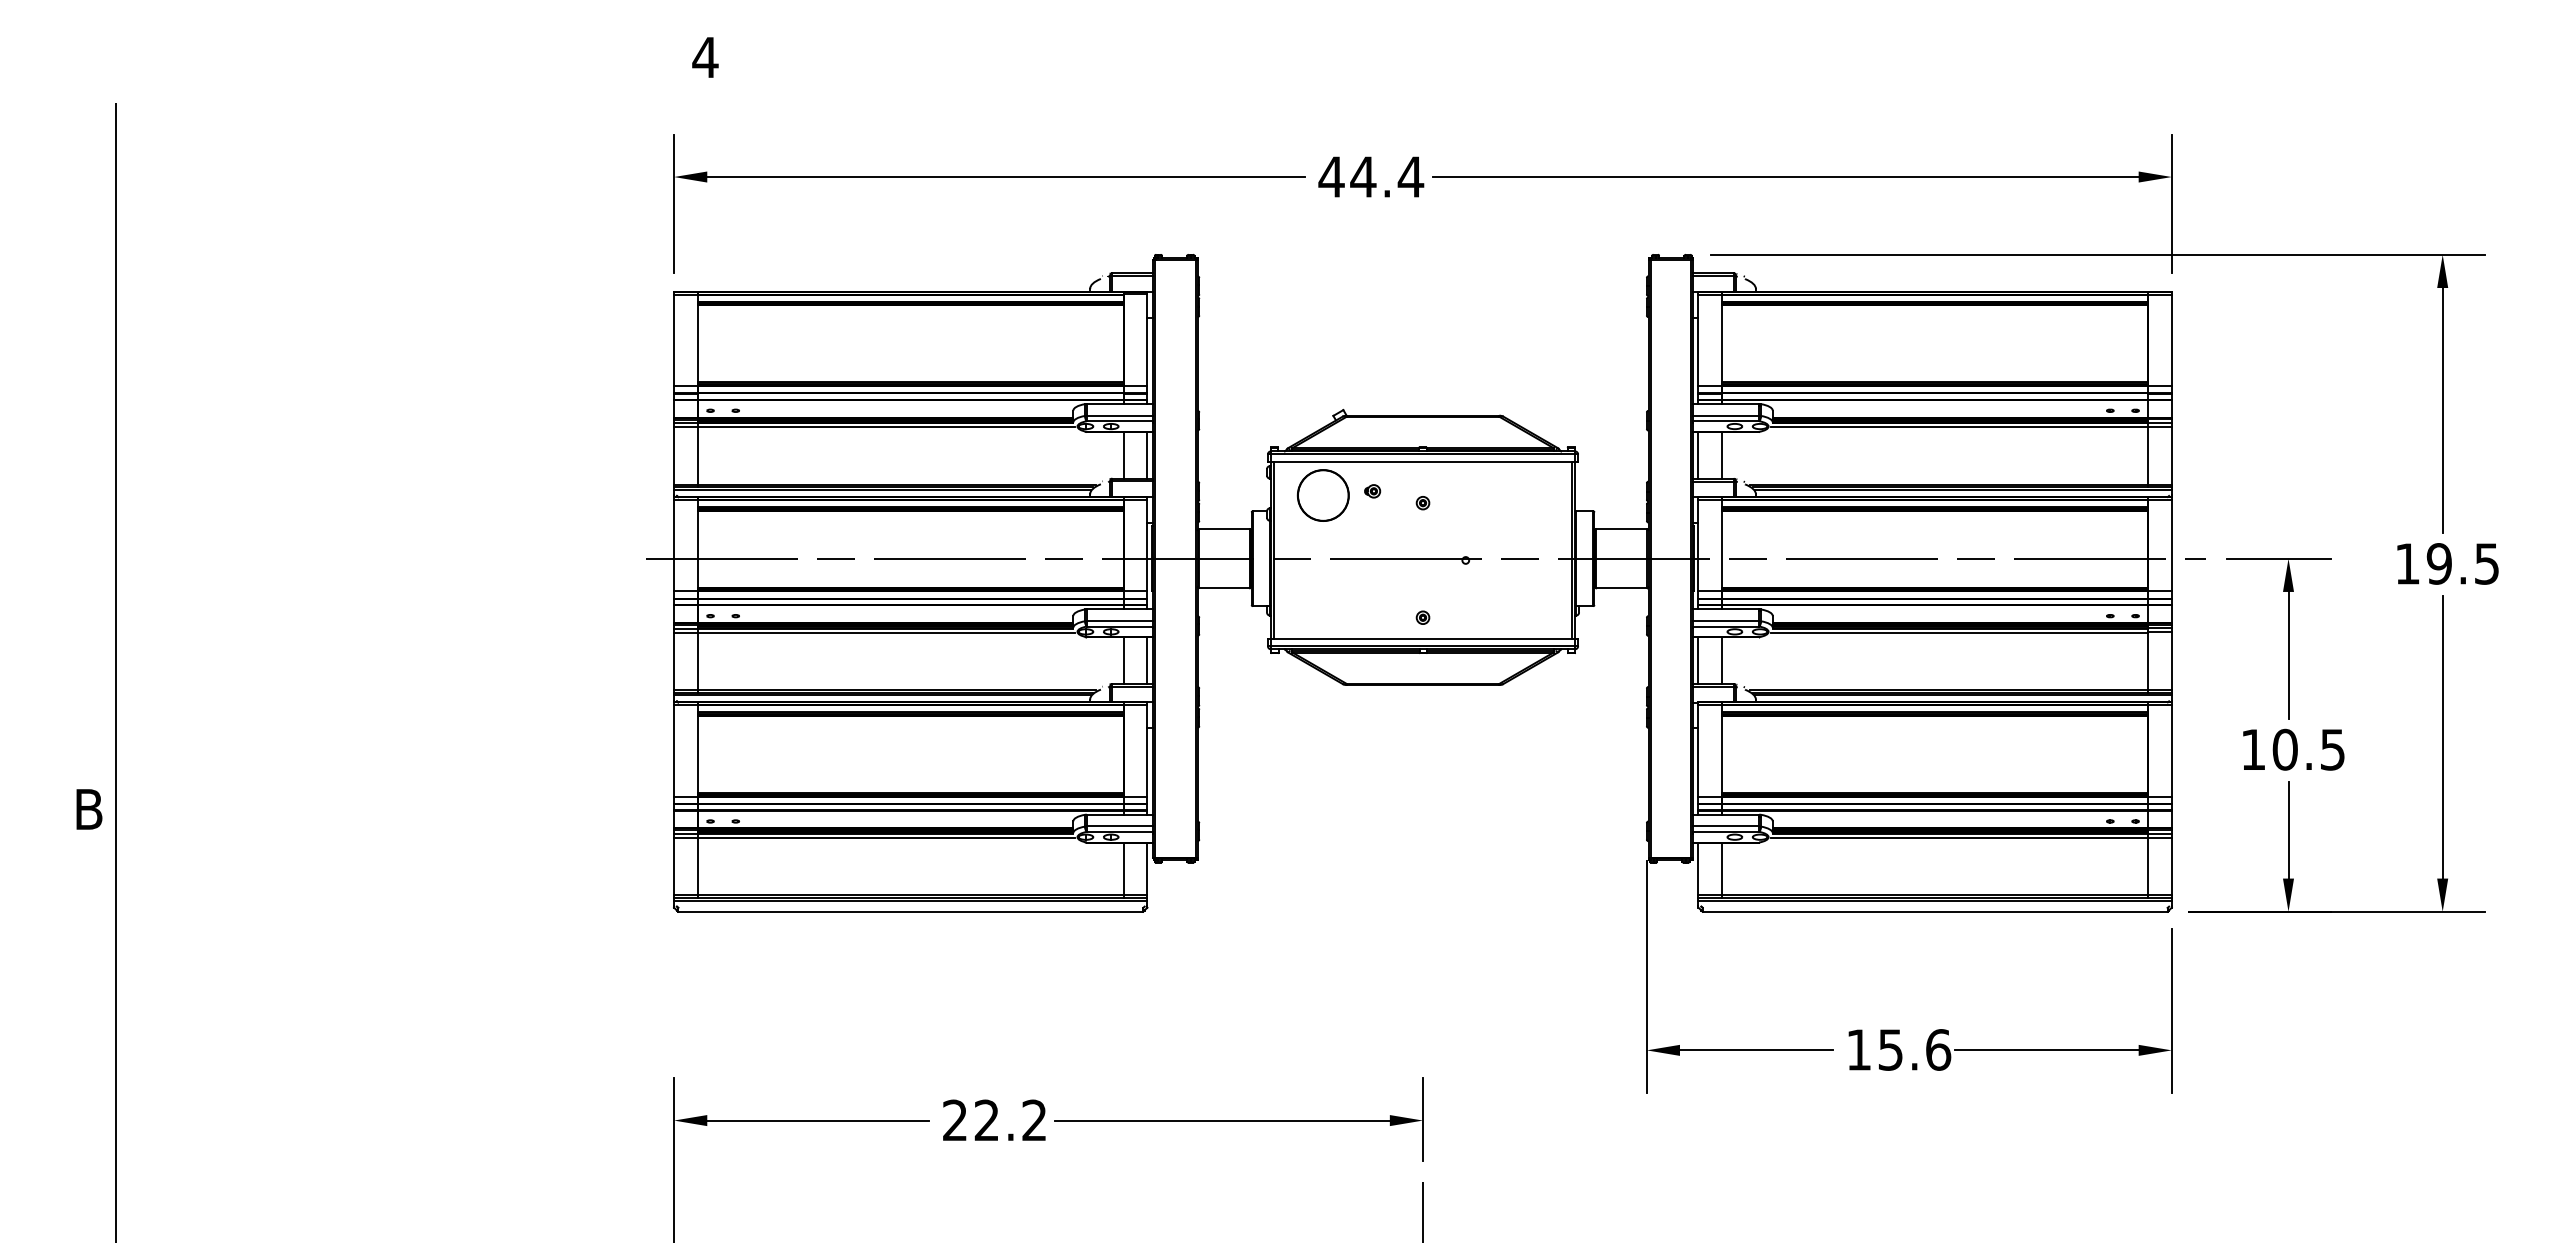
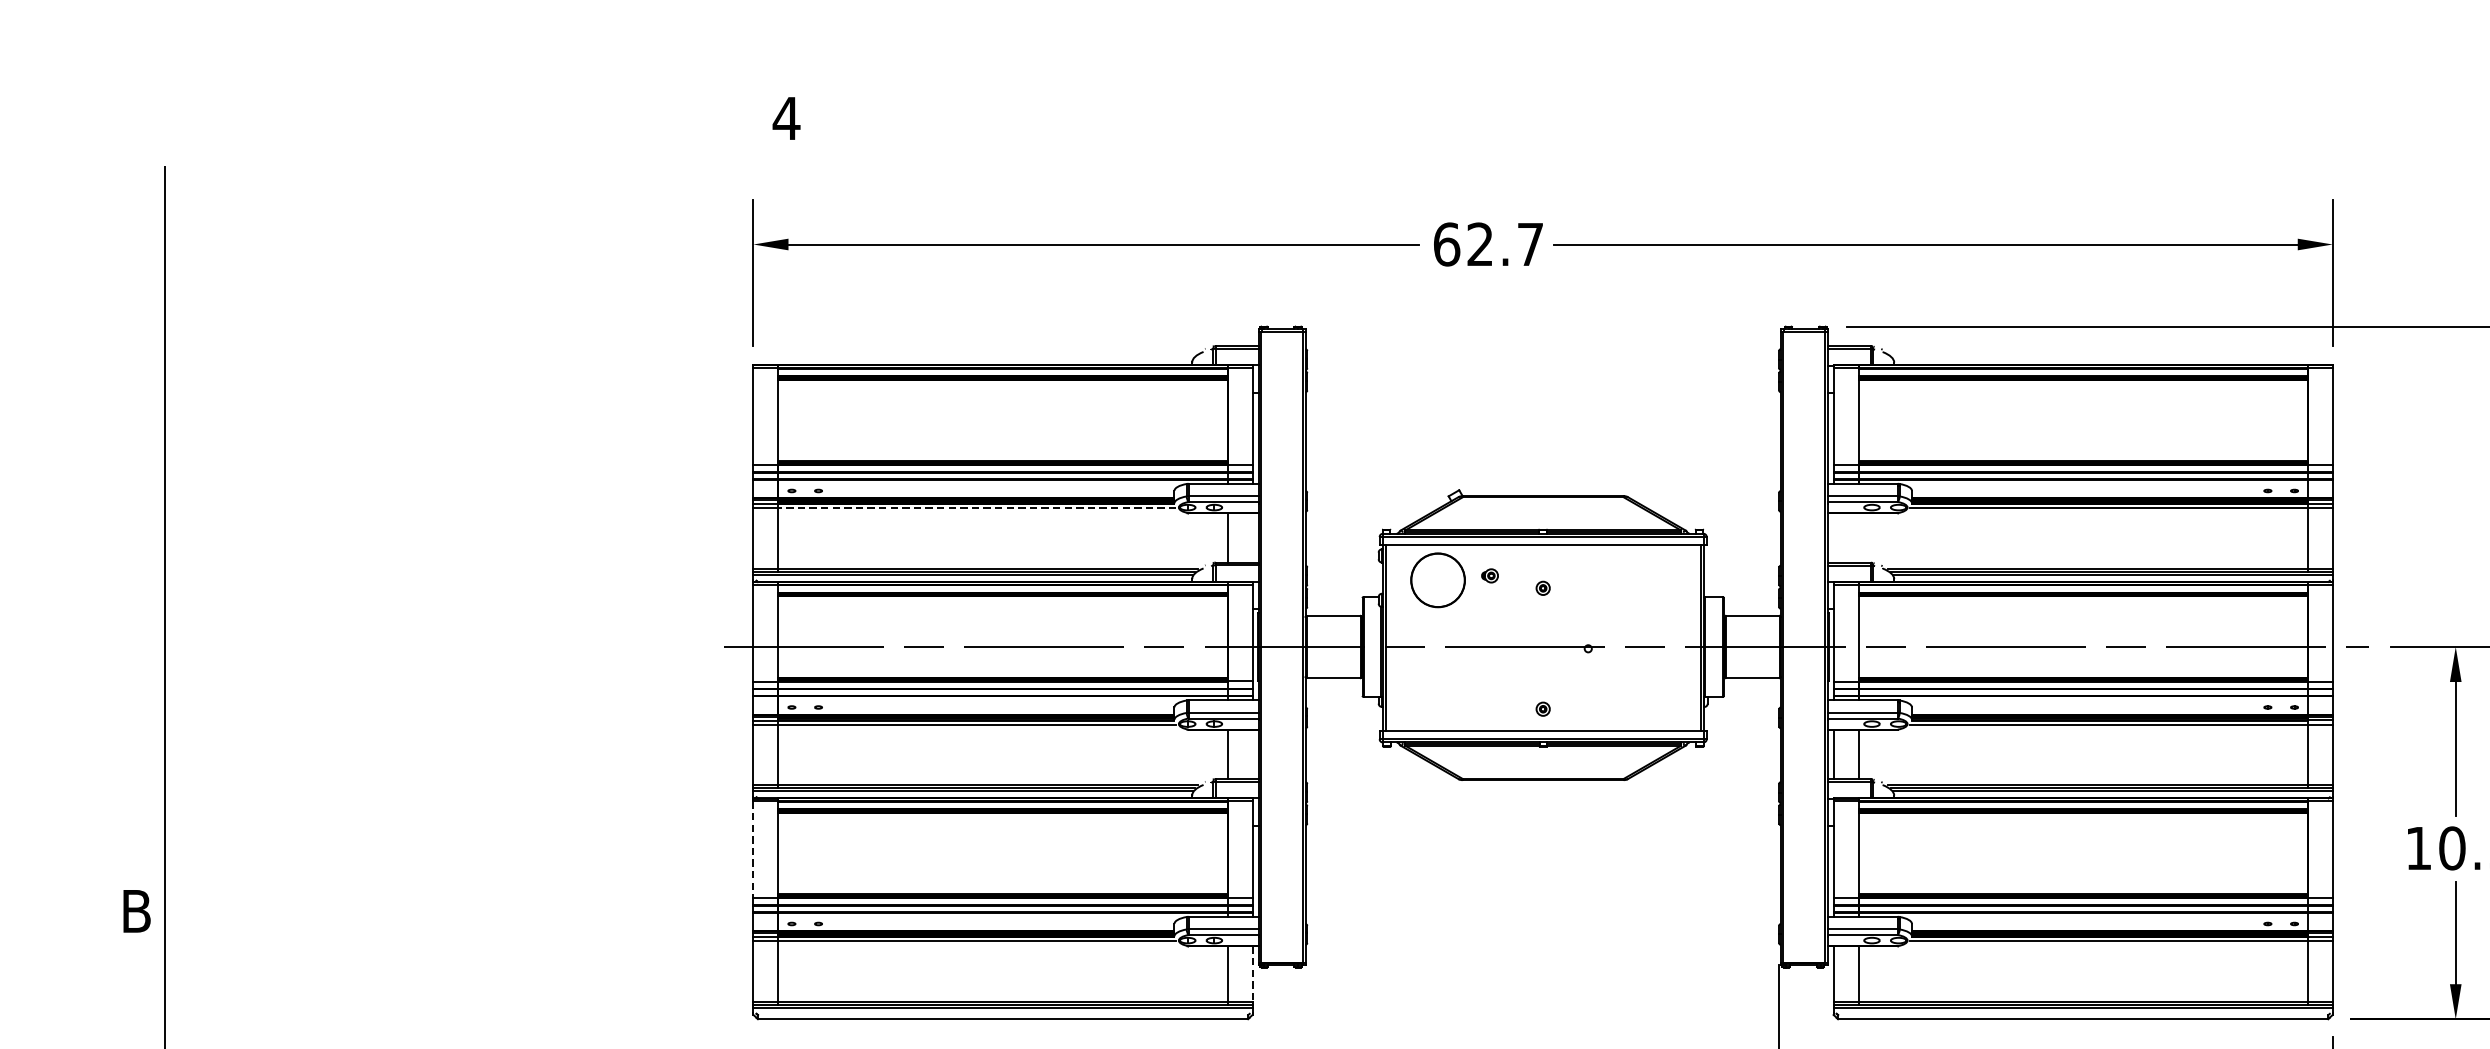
text: (1371, 176) -> (1488, 243), 44.4 -> 62.7
line: (886, 427) -> (977, 508), solid -> dashed
line: (1147, 455) -> (1252, 538), removed
line: (1698, 455) -> (1833, 538), removed
line: (1722, 455) -> (1858, 538), removed
line: (1147, 660) -> (1252, 754), removed
line: (674, 751) -> (753, 850), solid -> dashed
line: (1147, 869) -> (1252, 974), solid -> dashed

